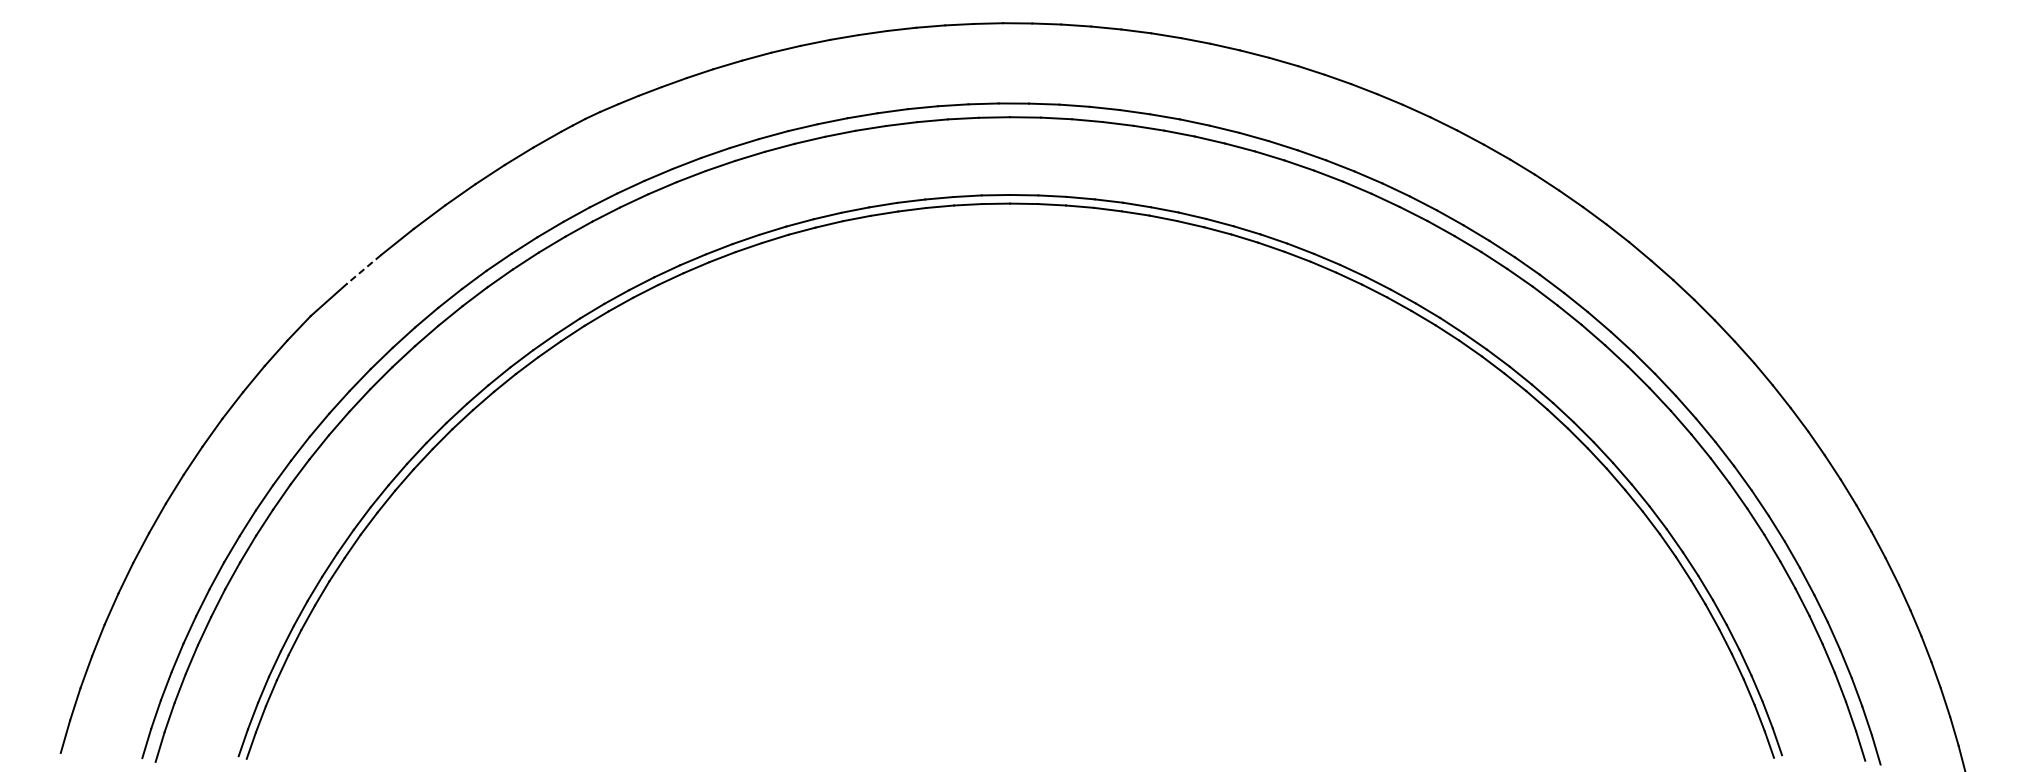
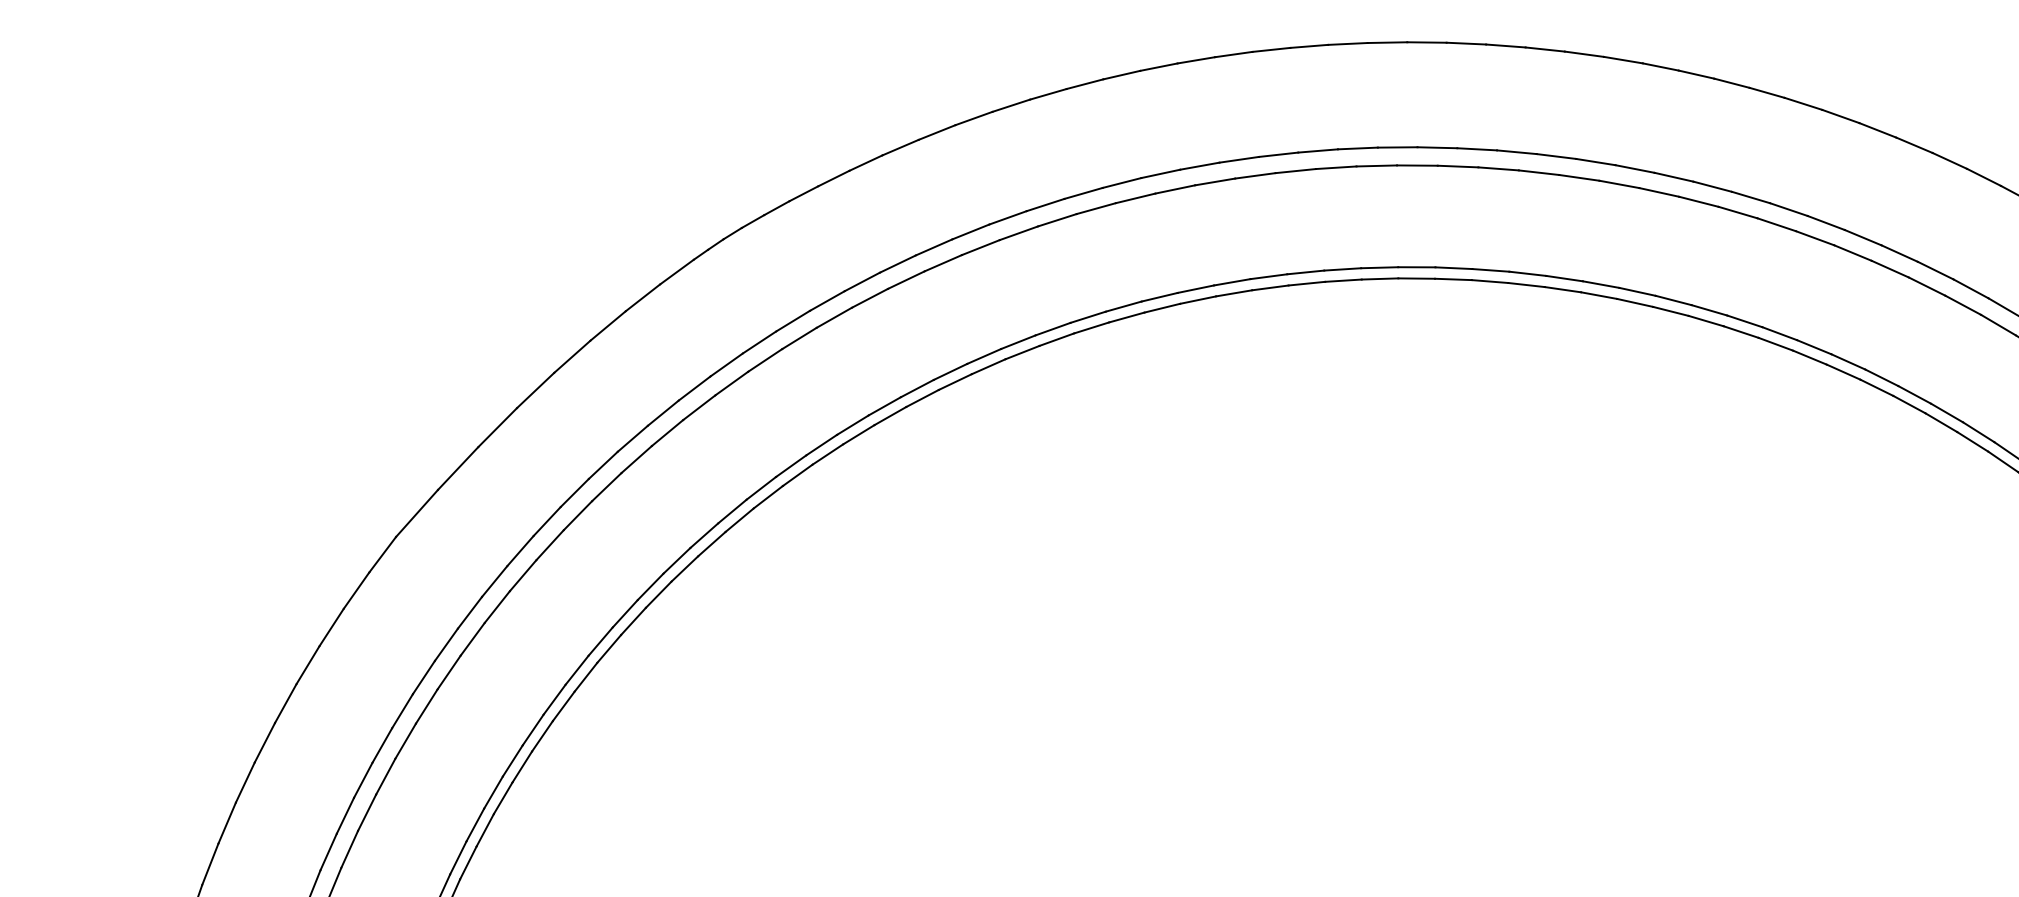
line: (363, 269) -> (457, 468), dashed -> solid

